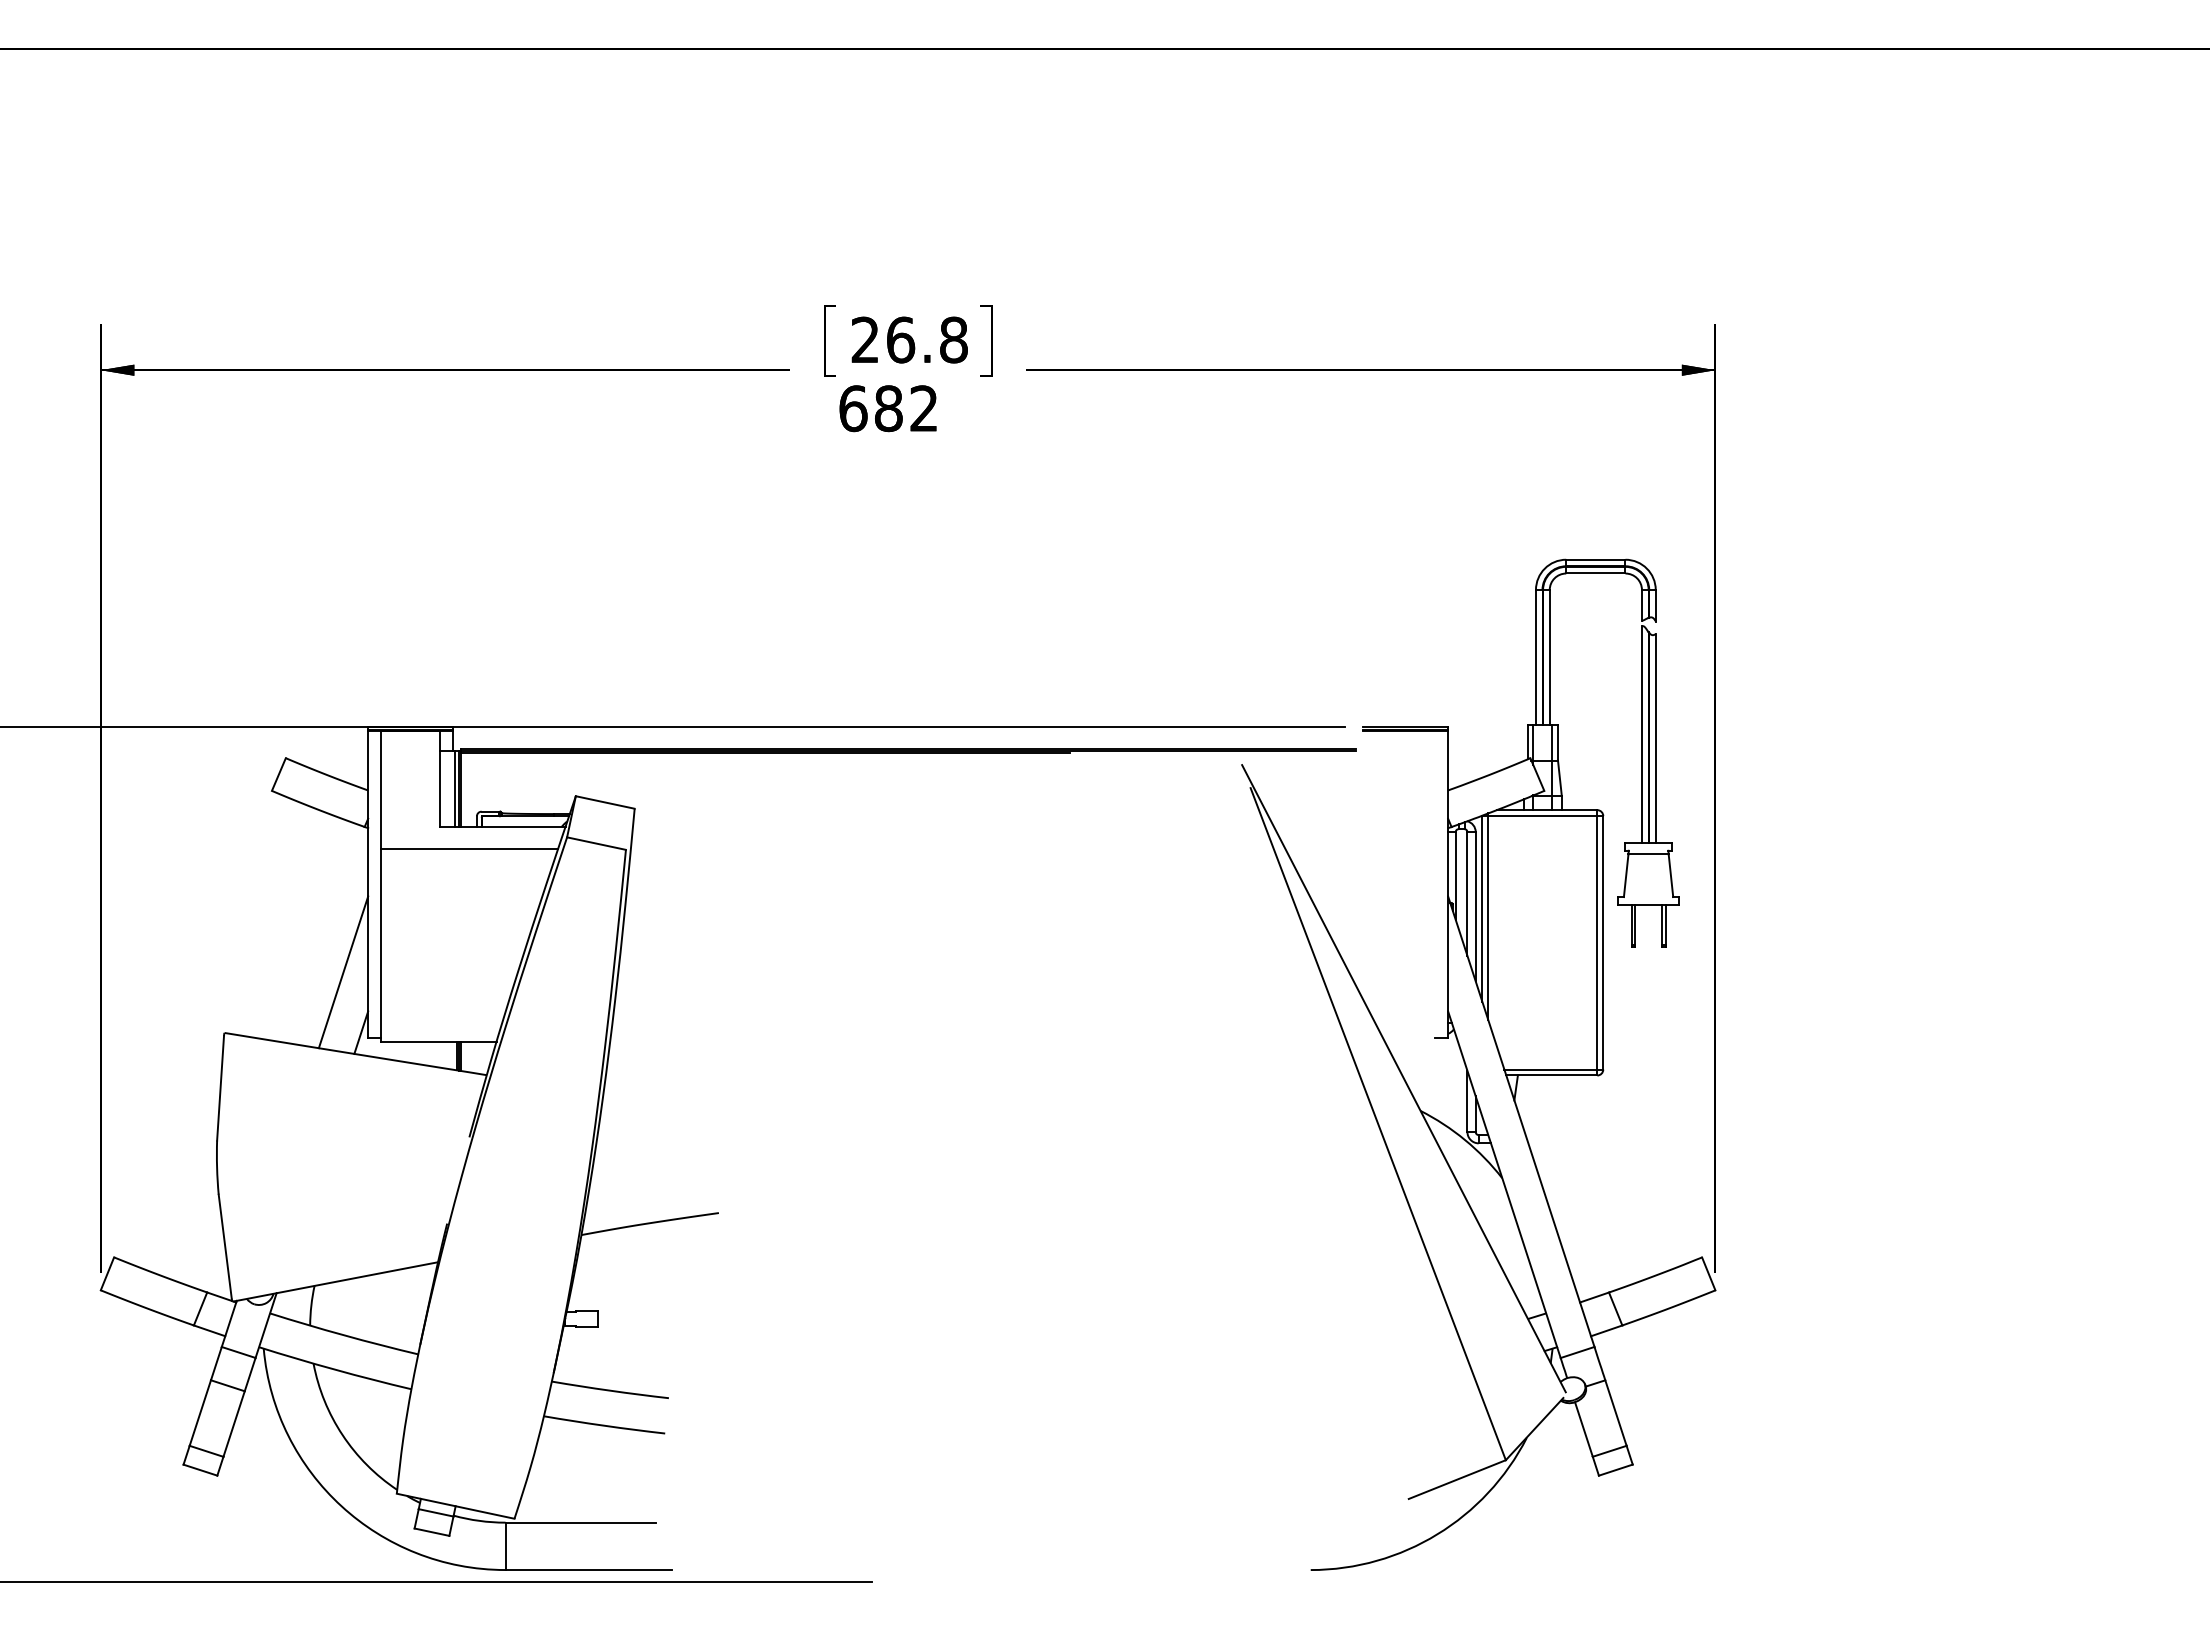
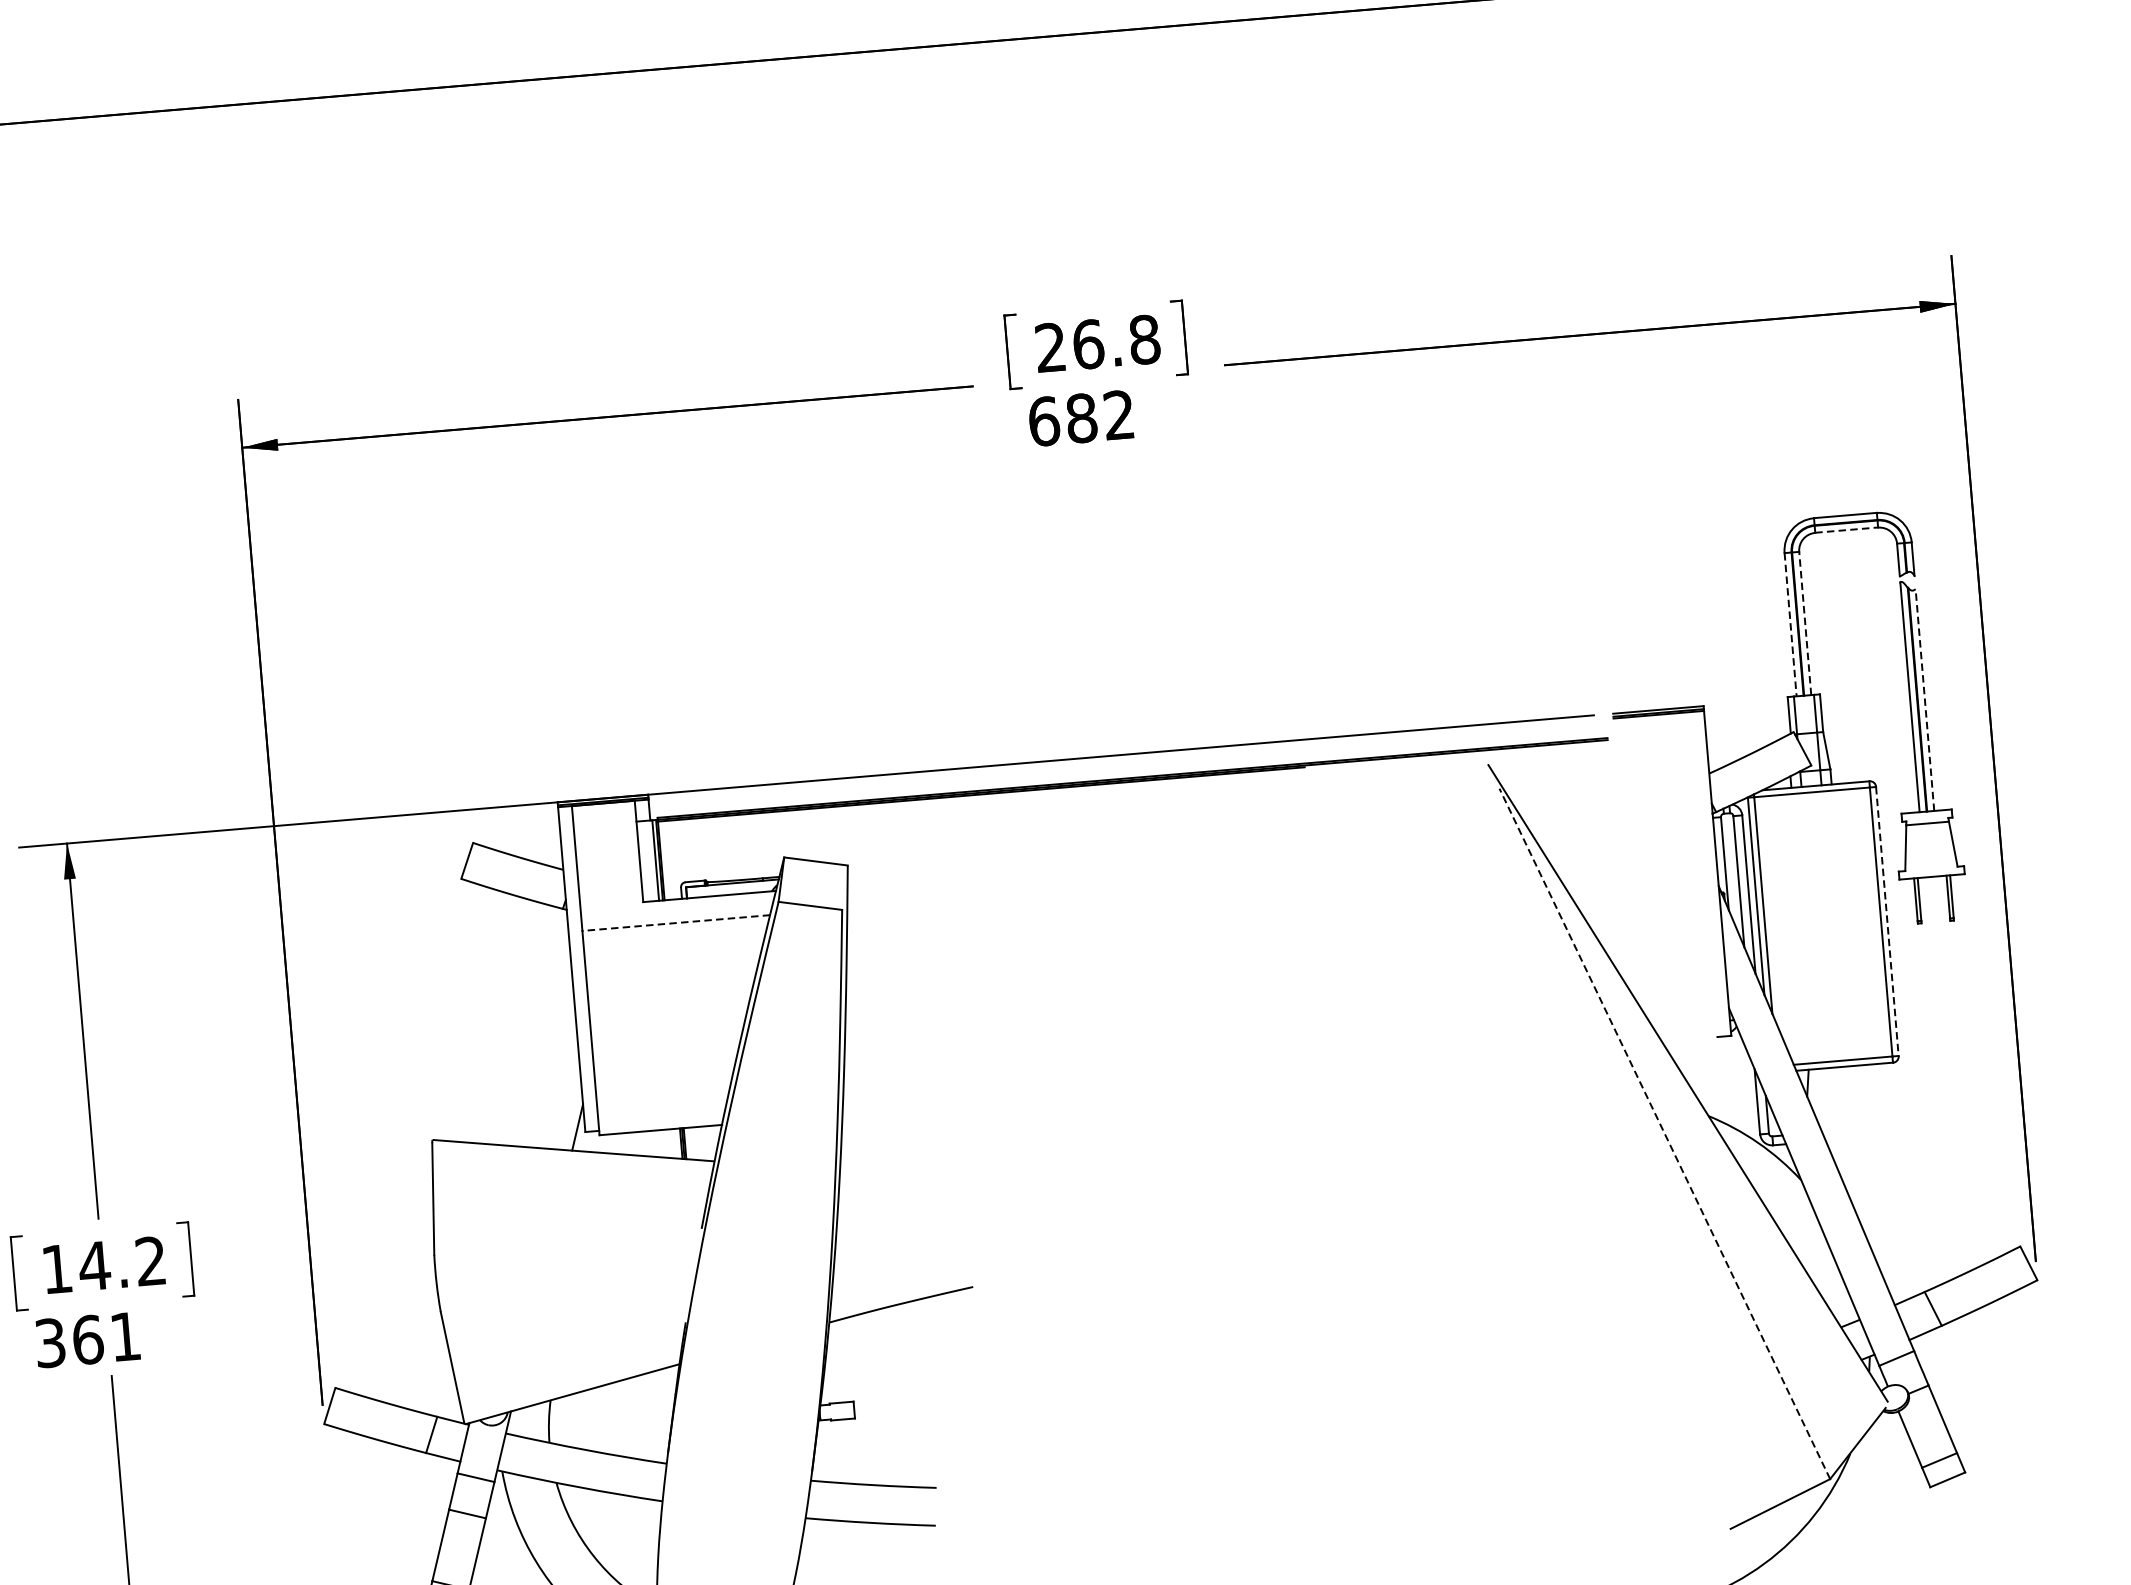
line: (1595, 573) -> (1846, 530), solid -> dashed
line: (1549, 657) -> (1804, 623), solid -> dashed
line: (1535, 658) -> (1790, 625), solid -> dashed
line: (1655, 738) -> (1924, 700), solid -> dashed
line: (469, 849) -> (676, 923), solid -> dashed
line: (1603, 942) -> (1887, 921), solid -> dashed
line: (343, 972) -> (553, 1065), removed
line: (1378, 1123) -> (1665, 1133), solid -> dashed

